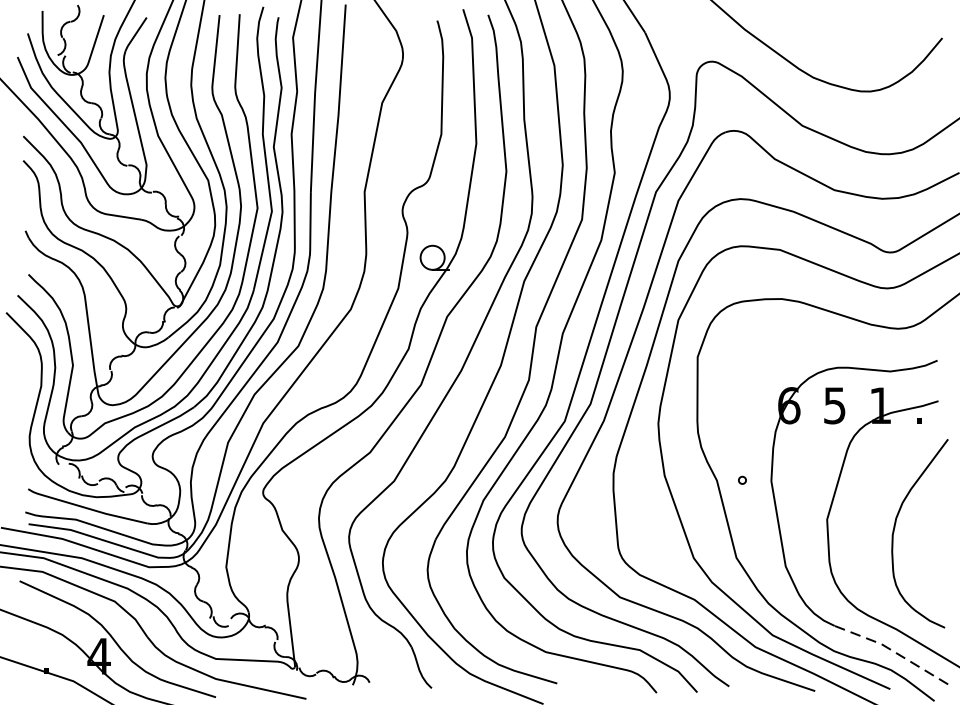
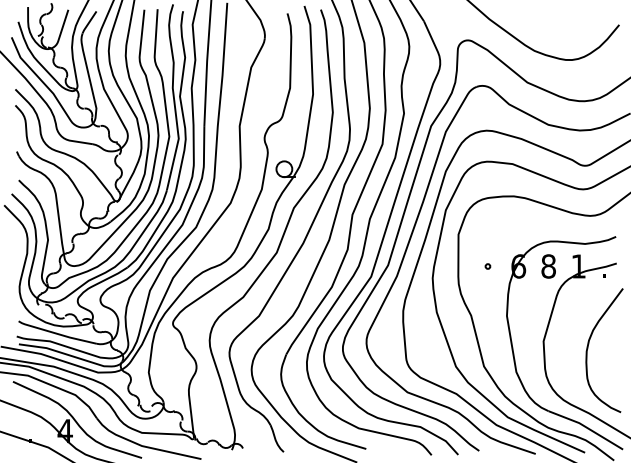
text: (834, 405) -> (548, 266), 5 -> 8
circle: (741, 480) -> (487, 266), moved
line: (892, 650) -> (586, 427), dashed -> solid

